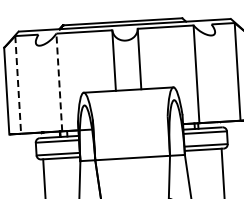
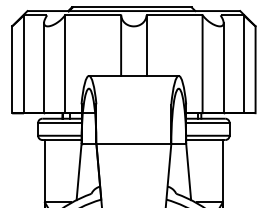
line: (217, 76) -> (223, 67), added
line: (59, 82) -> (65, 64), dashed -> solid
line: (17, 85) -> (23, 64), dashed -> solid
line: (38, 86) -> (44, 67), added

